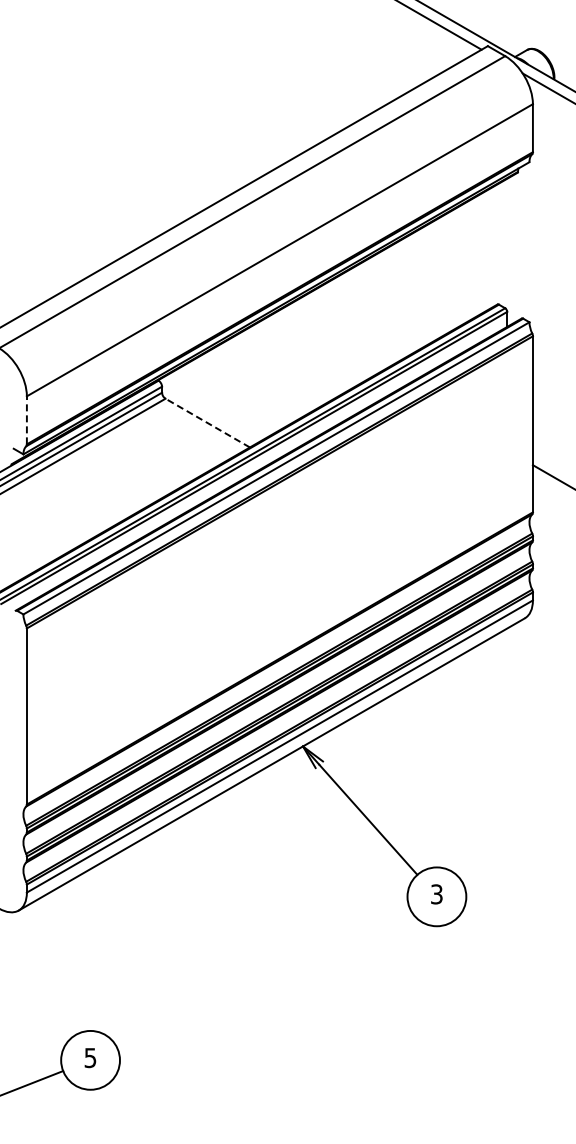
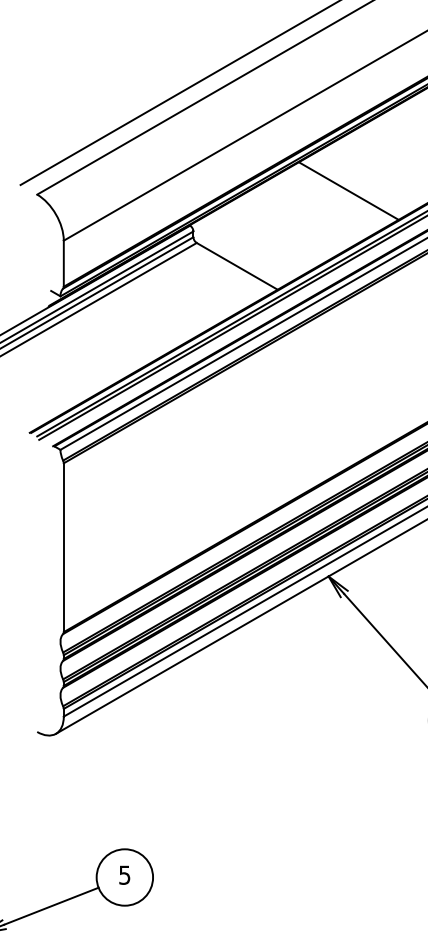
line: (324, 344) -> (349, 190), added
line: (26, 419) -> (63, 262), dashed -> solid
line: (207, 423) -> (237, 266), dashed -> solid

